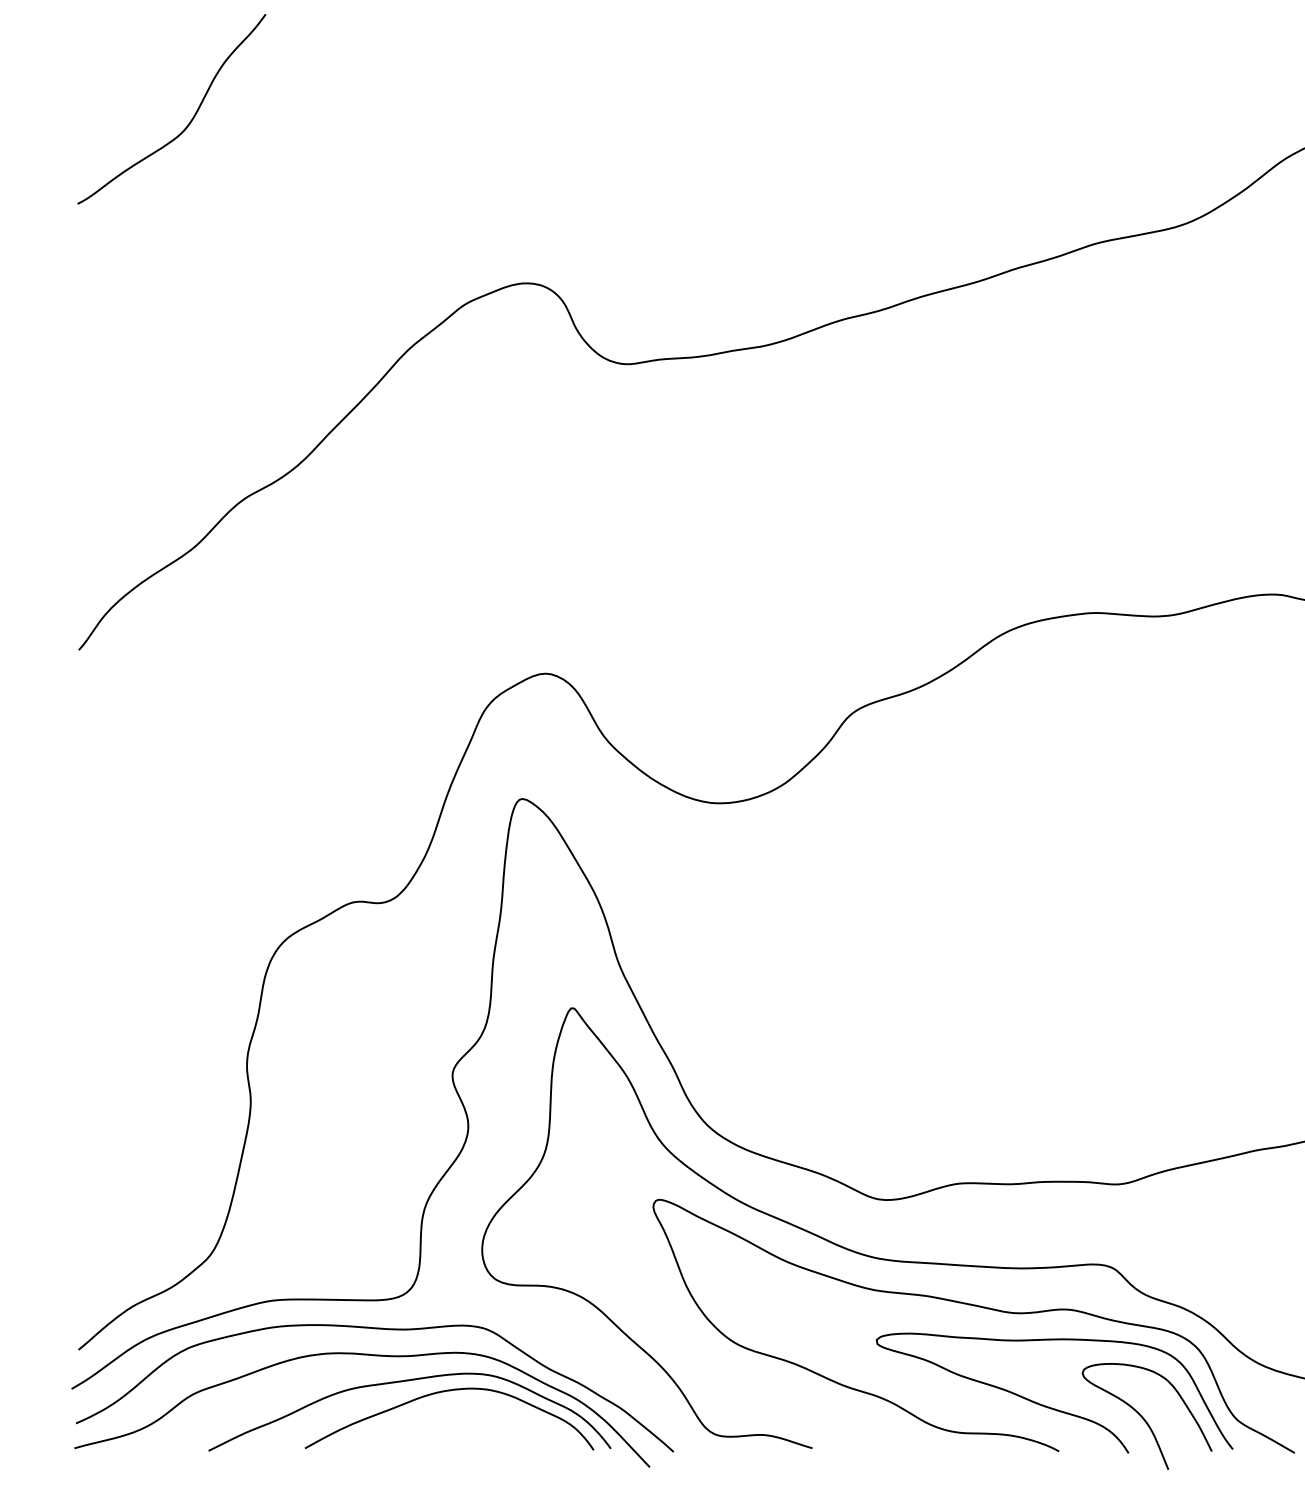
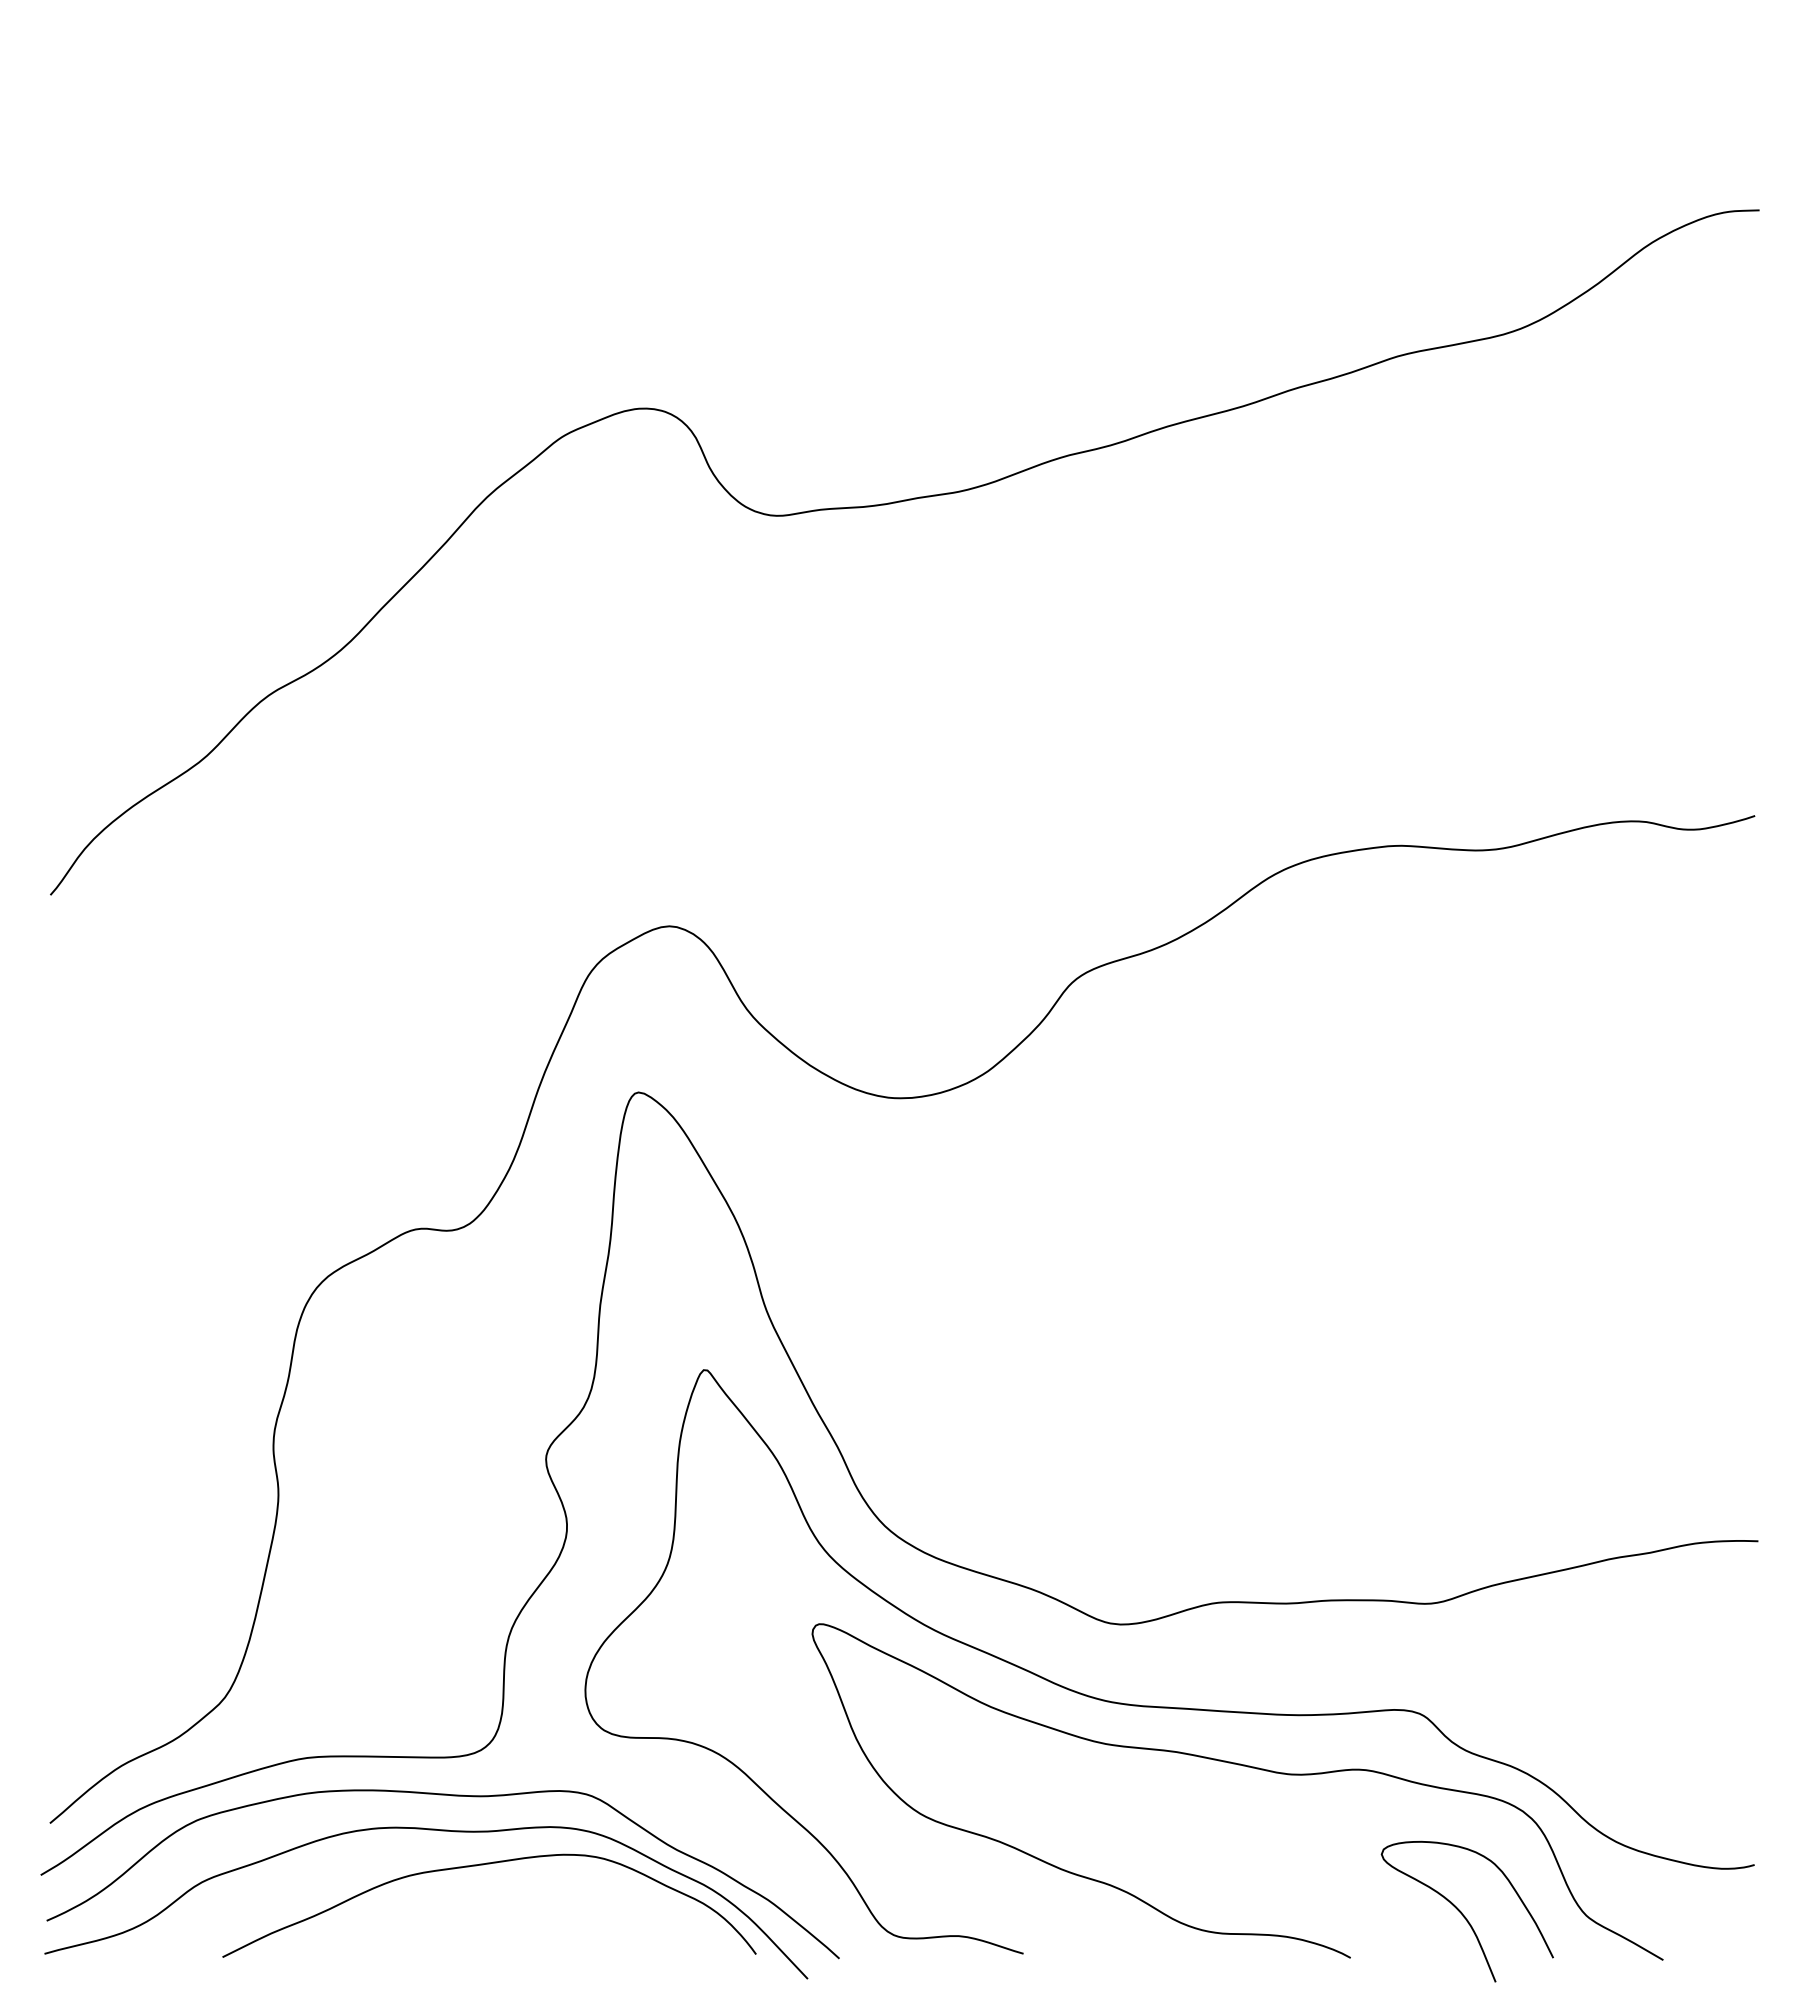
curve: (189, 121) -> (197, 194), removed
curve: (443, 1392) -> (534, 1879), removed
curve: (1050, 1407) -> (1339, 1899), removed

